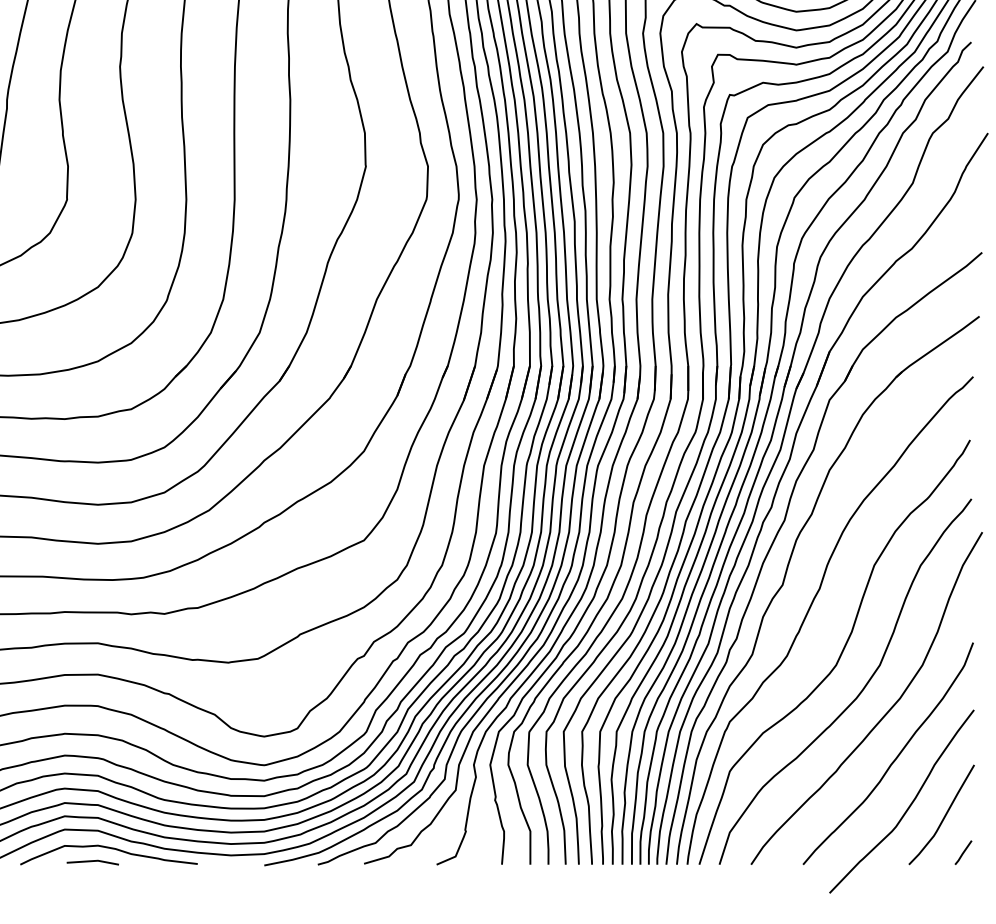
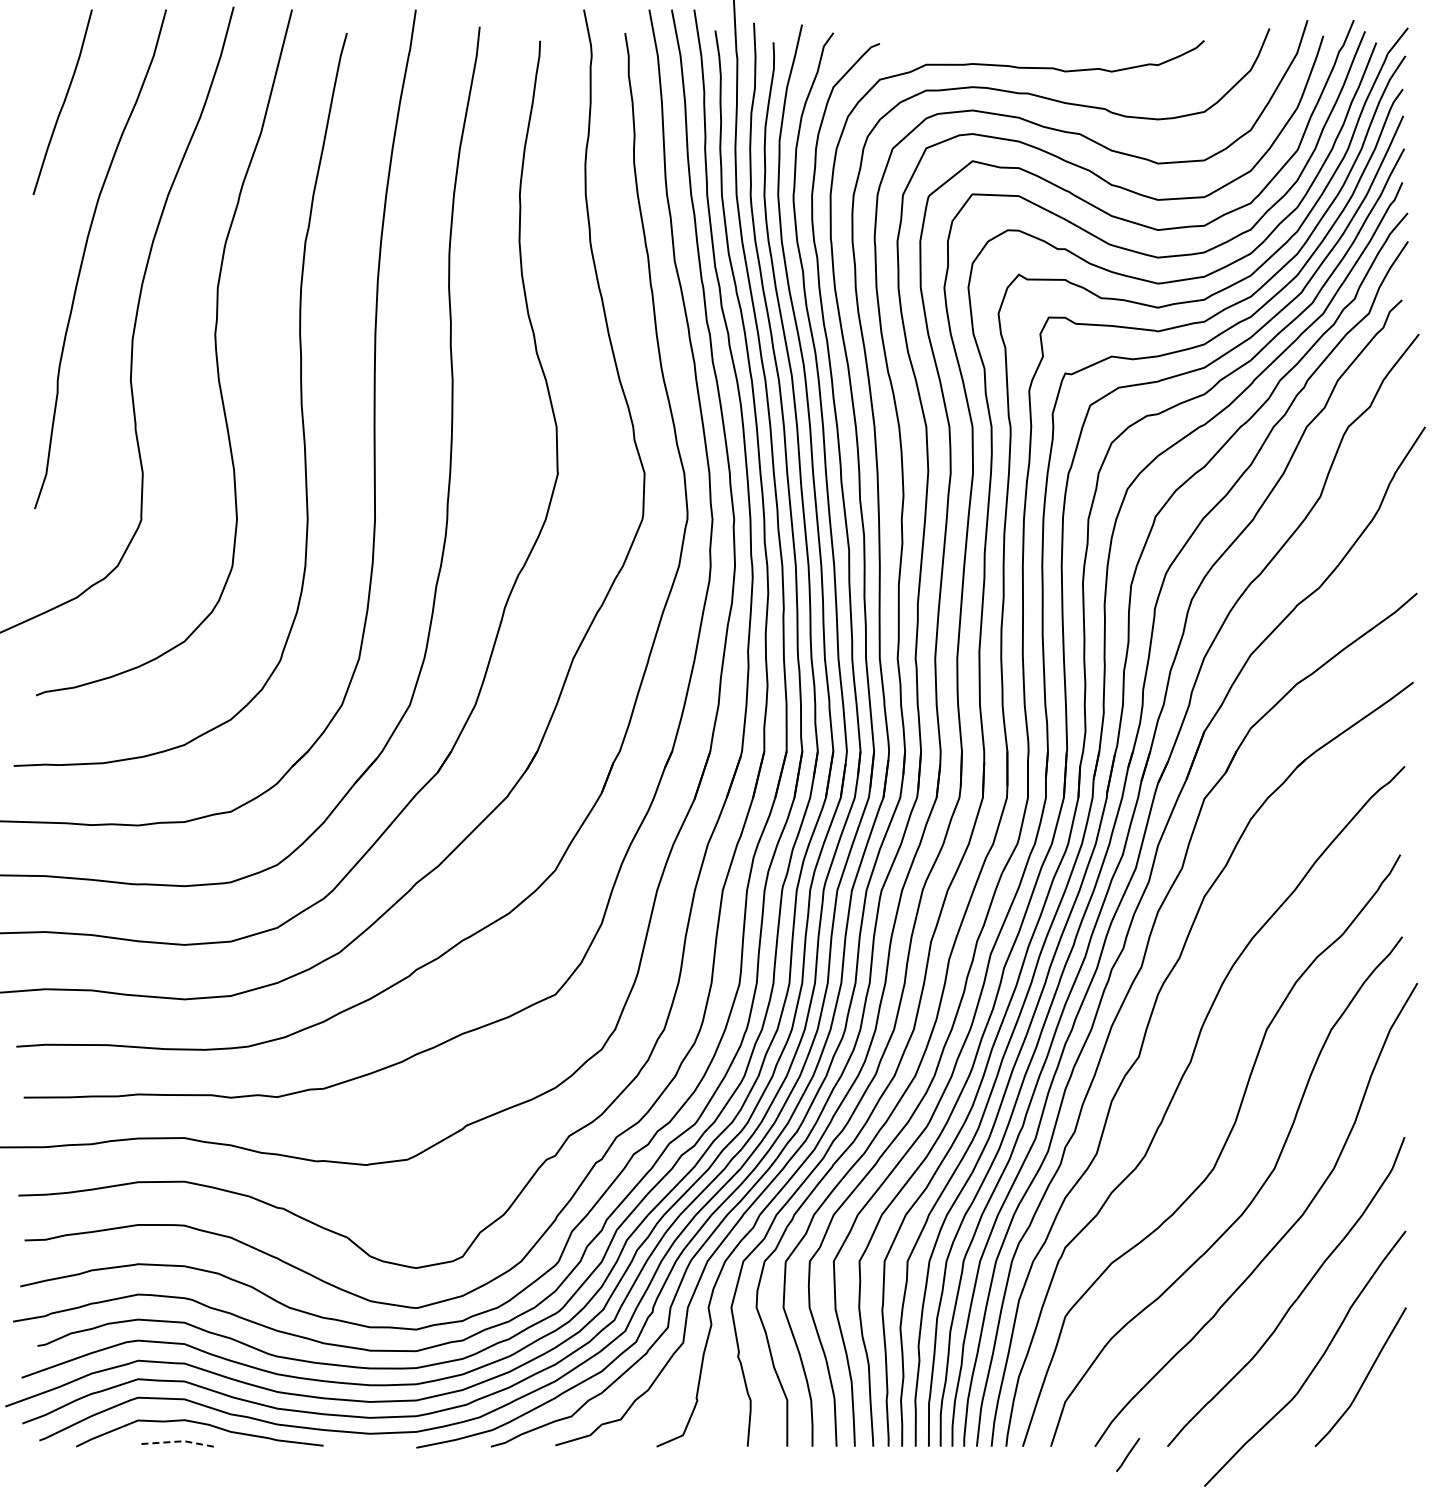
line: (963, 852) -> (1128, 1454), moved
line: (92, 860) -> (177, 1441), solid -> dashed

